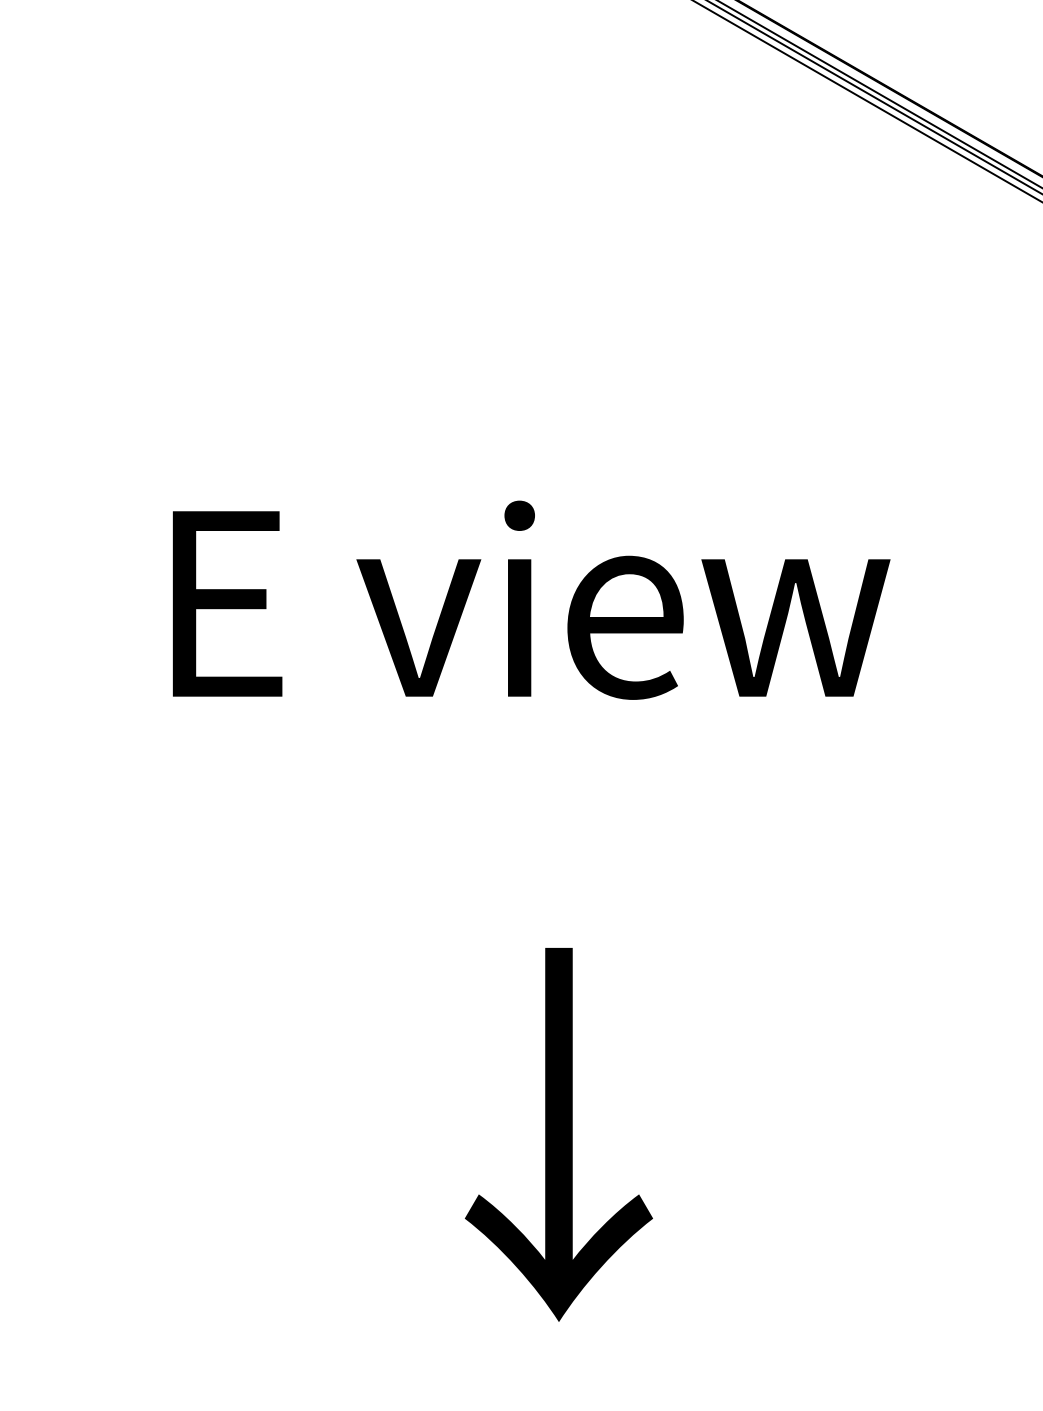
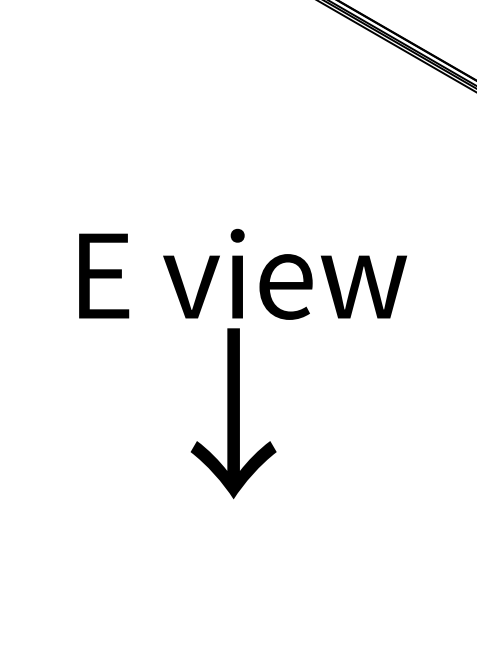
text: (558, 1134) -> (233, 413), moved

